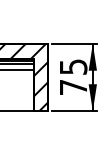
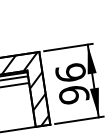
text: (73, 76) -> (72, 83), 75 -> 96

